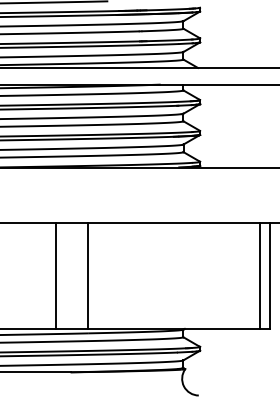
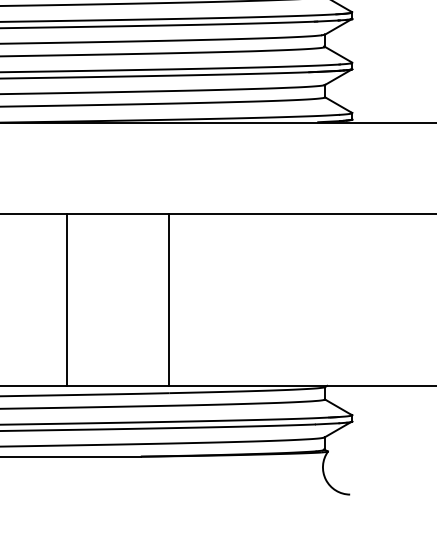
line: (55, 275) -> (67, 298), moved

